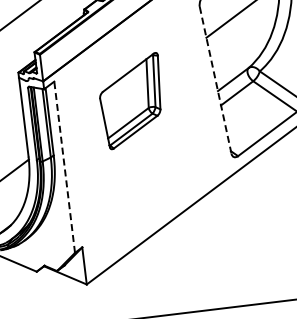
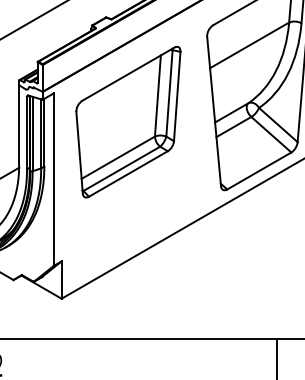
line: (216, 81) -> (214, 112), dashed -> solid
part: (131, 101) -> (128, 122), size x1.67
line: (64, 167) -> (53, 179), dashed -> solid

